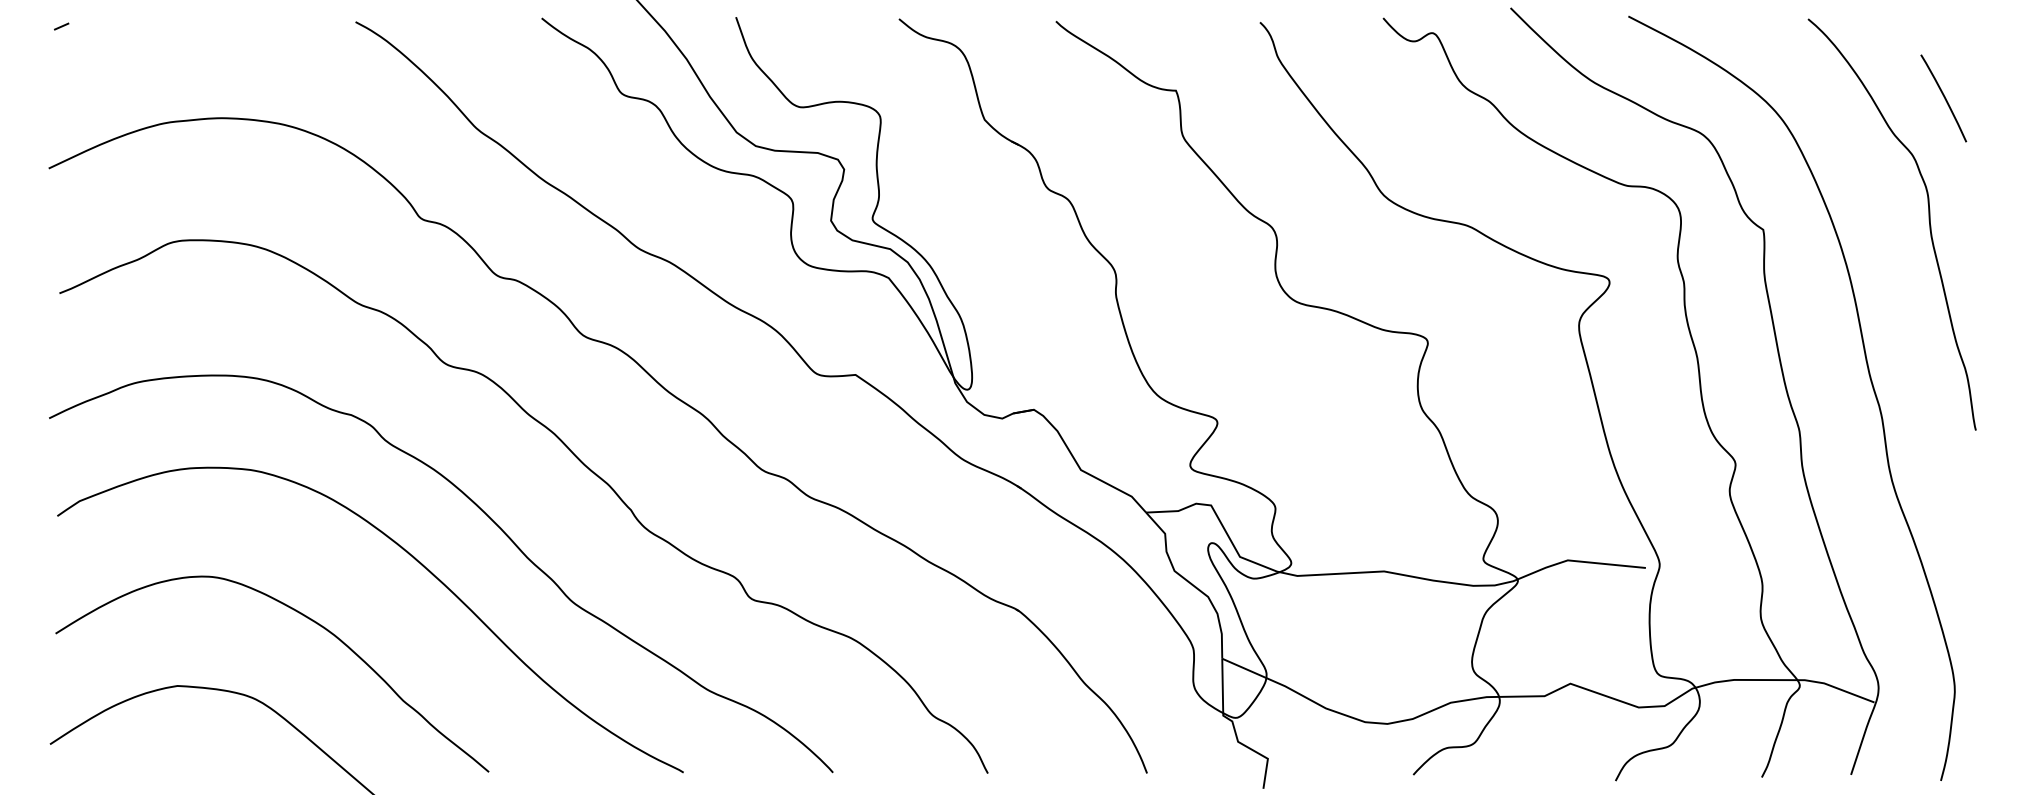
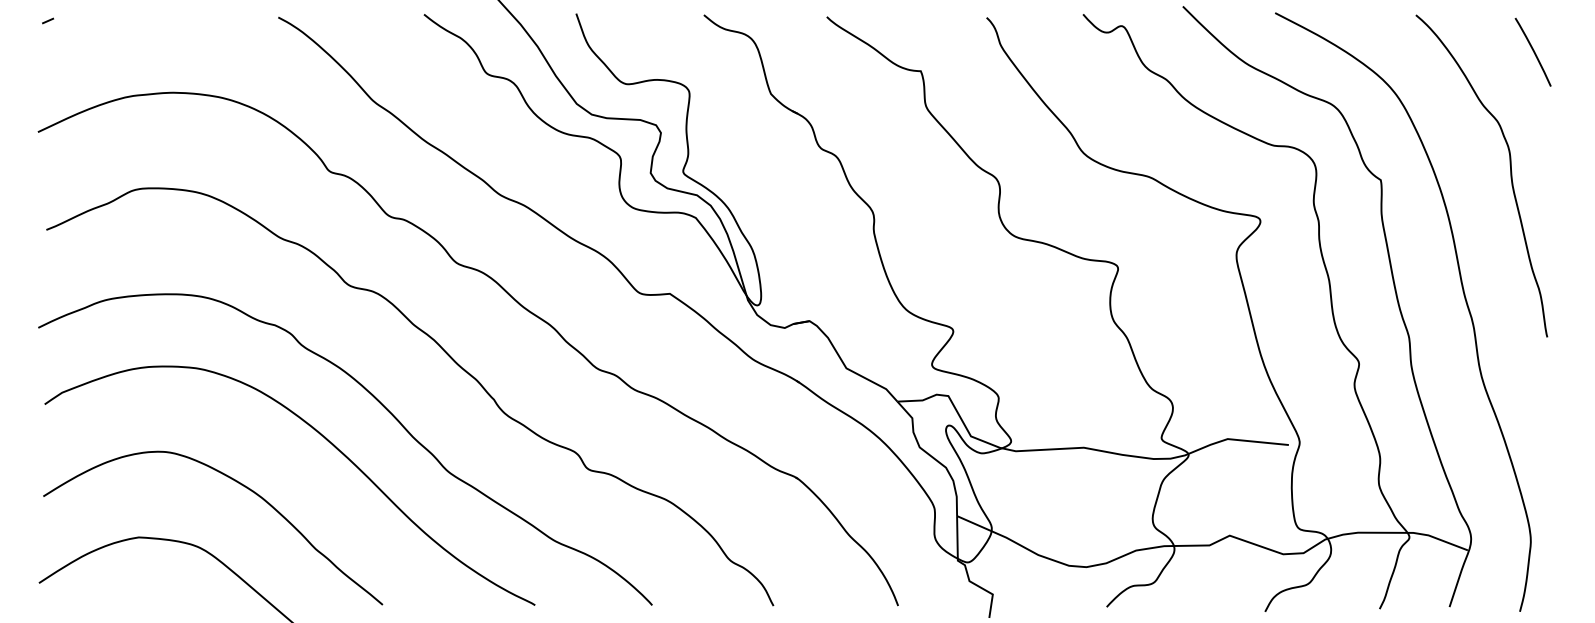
part: (1942, 97) -> (1532, 51), moved

